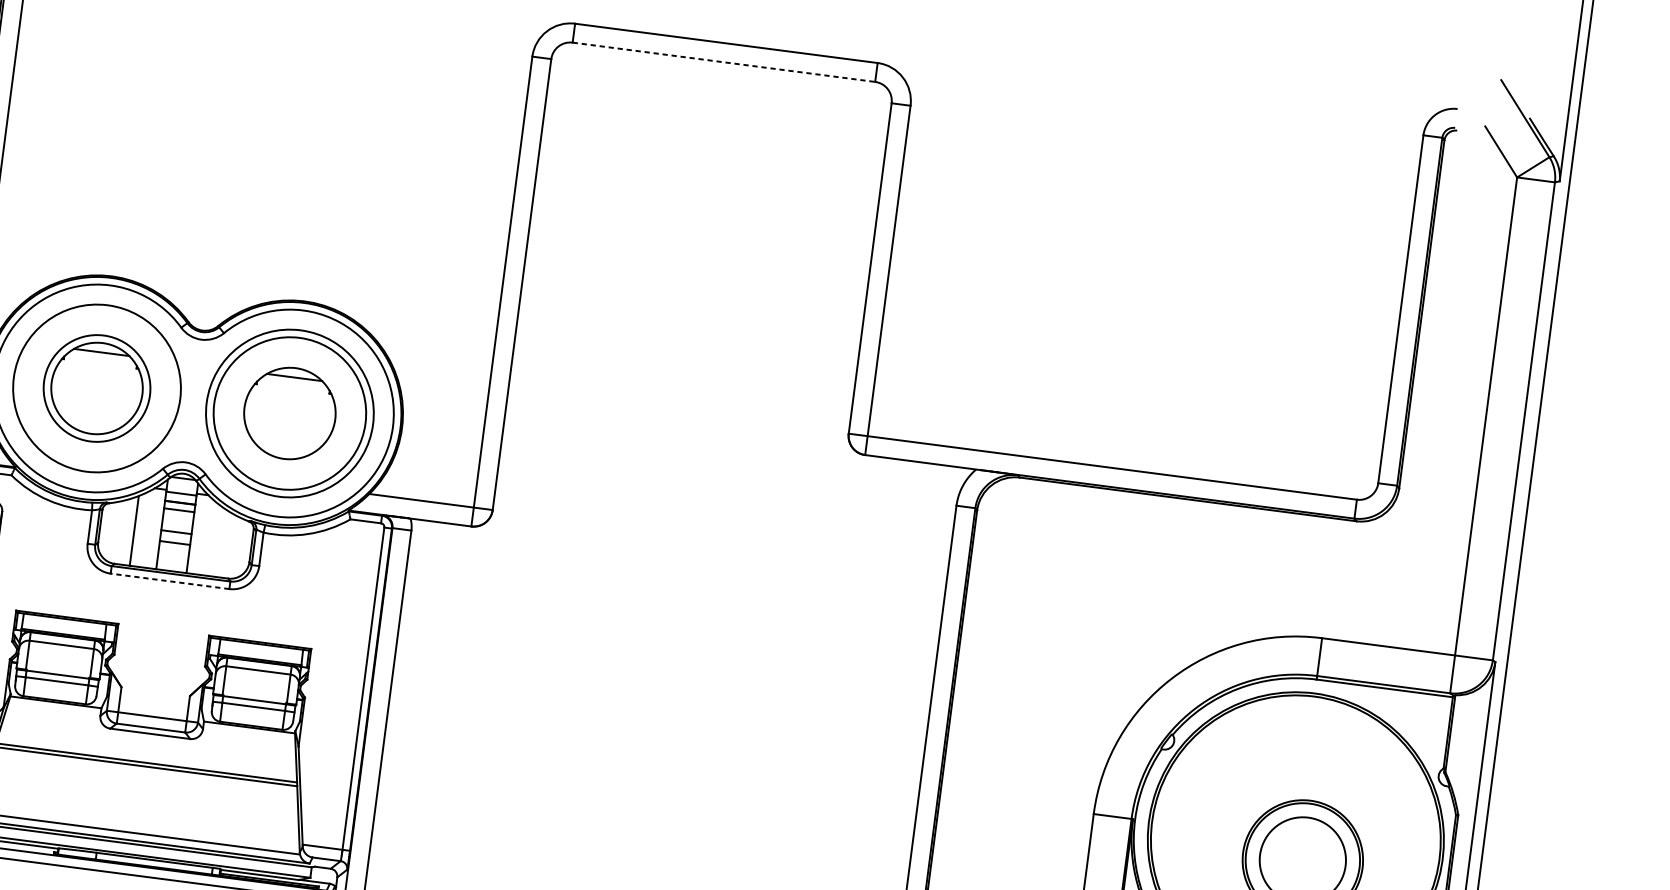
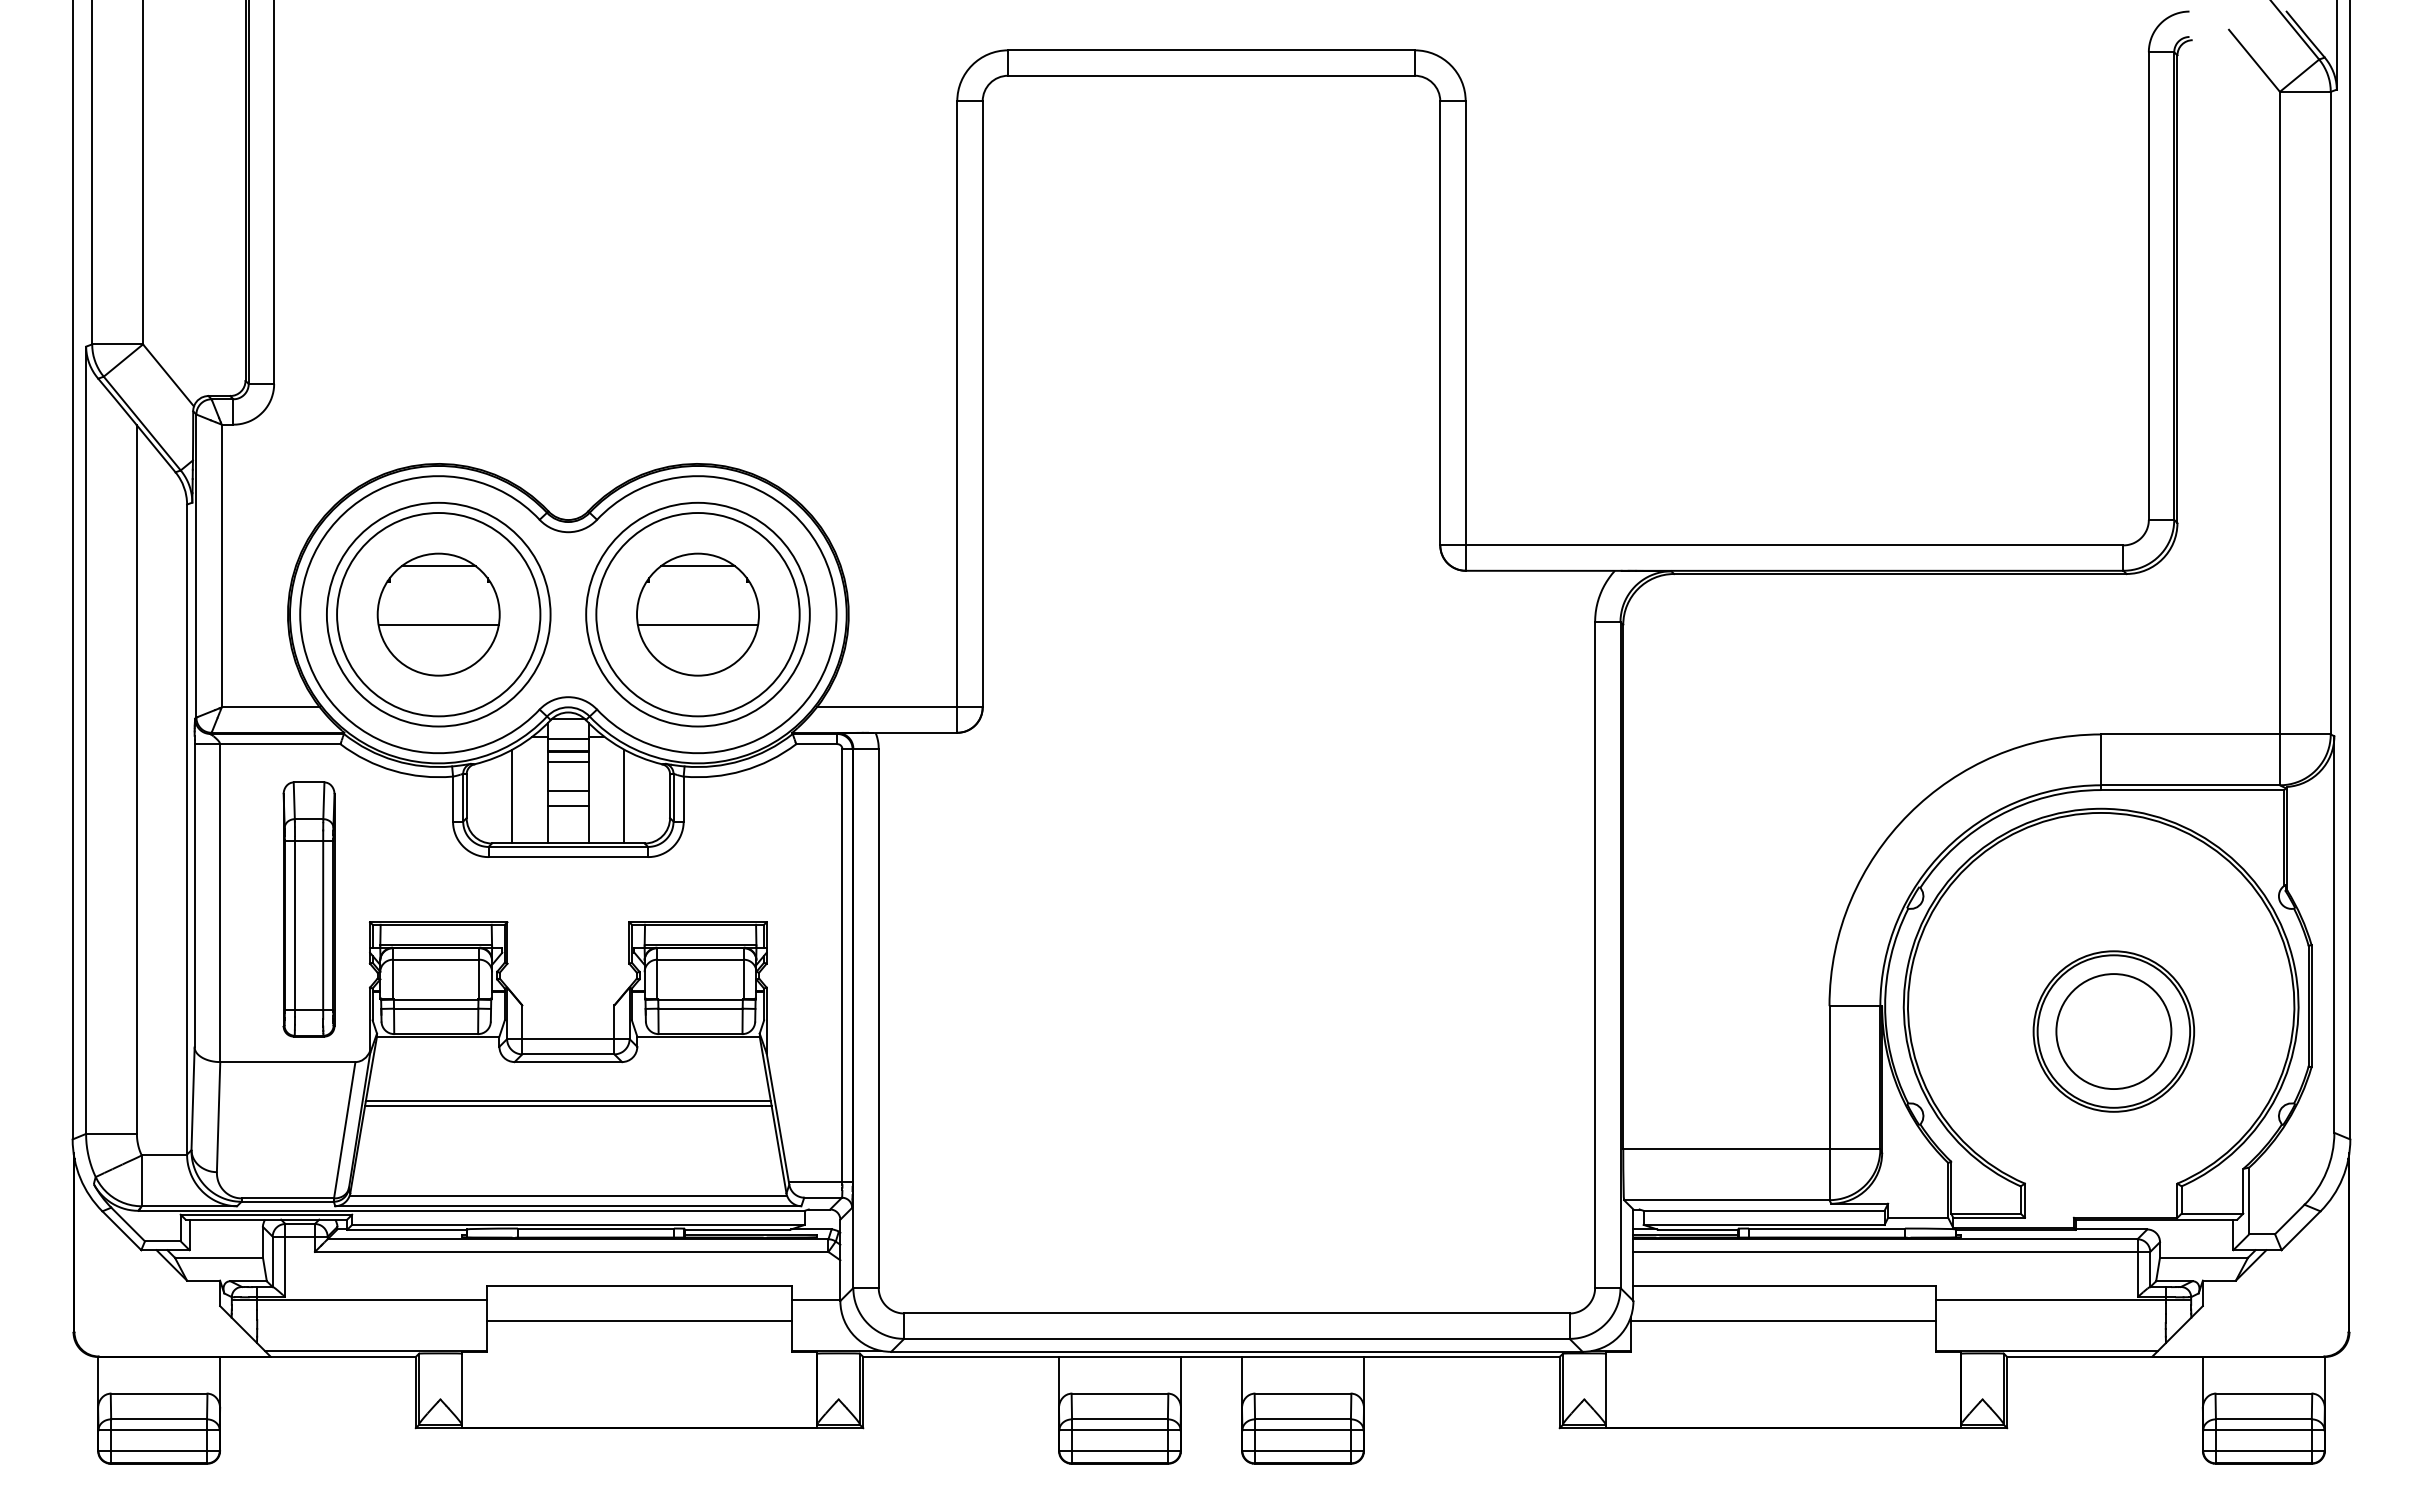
line: (723, 62) -> (1211, 75), dashed -> solid
circle: (96, 388) -> (438, 614), size x1.43
line: (95, 395) -> (438, 624), added
line: (288, 420) -> (697, 624), added
line: (217, 541) -> (624, 796), added
line: (170, 581) -> (568, 857), dashed -> solid

